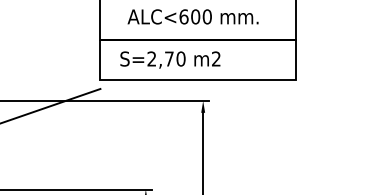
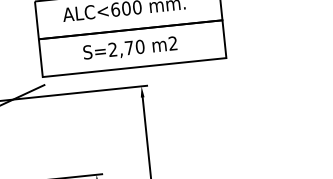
text: (170, 59) -> (130, 48), moved

